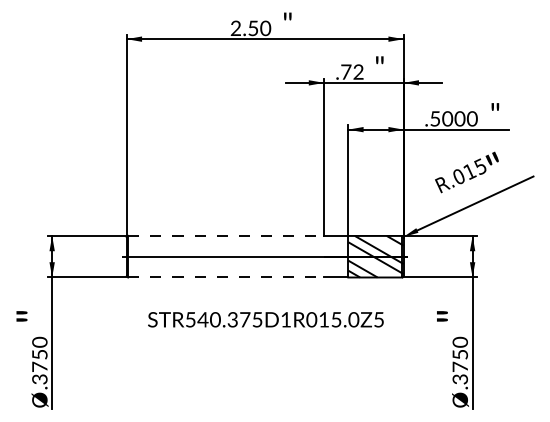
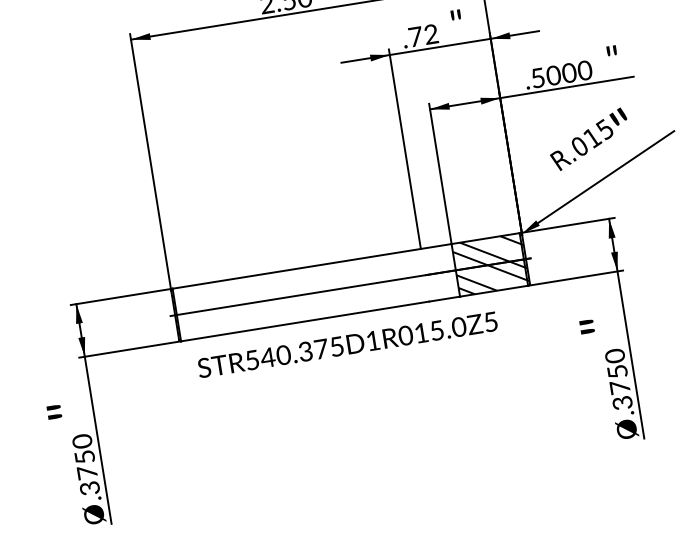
line: (226, 235) -> (297, 268), dashed -> solid
line: (226, 277) -> (305, 321), dashed -> solid
text: (265, 319) -> (347, 344), moved

